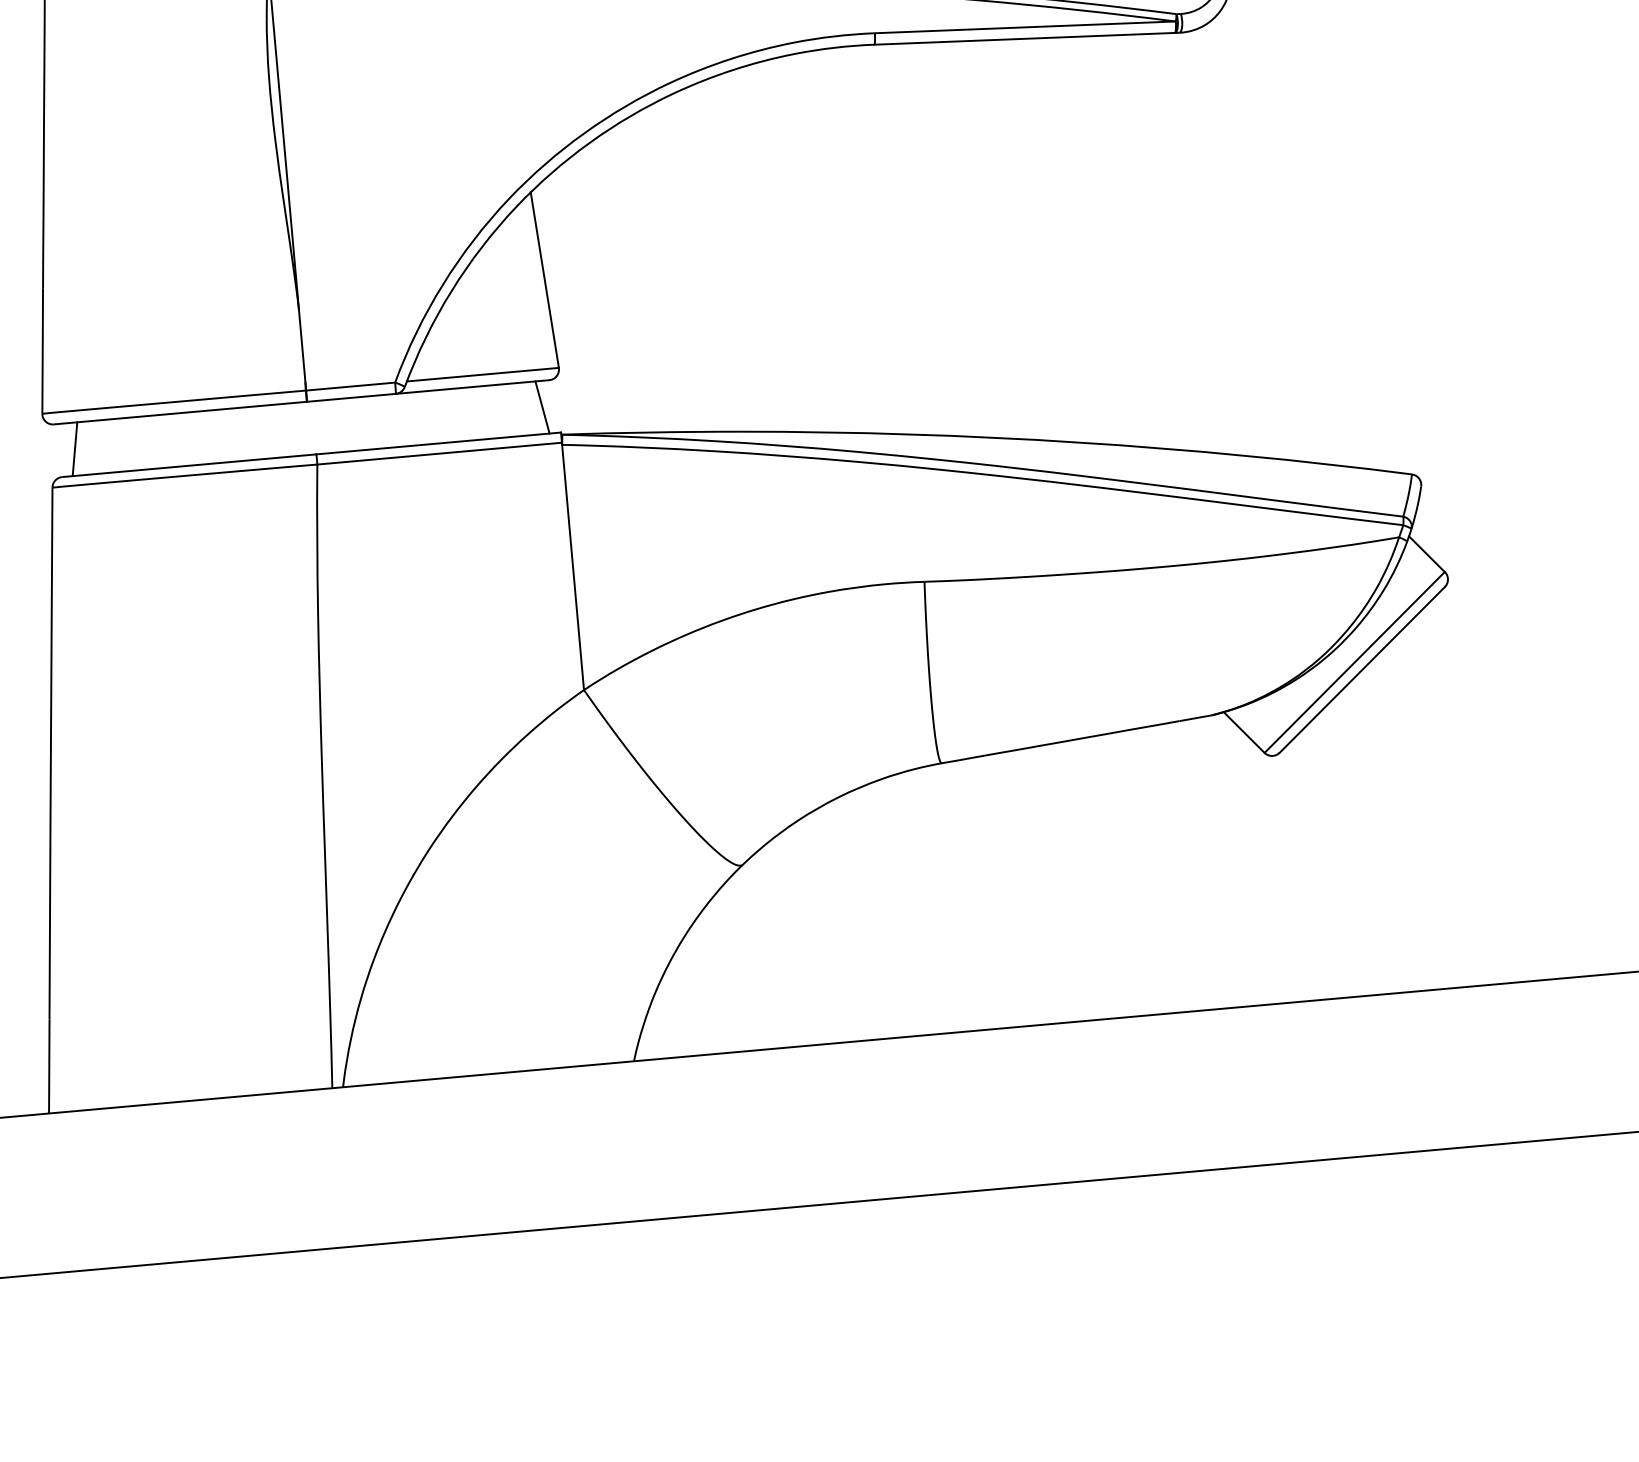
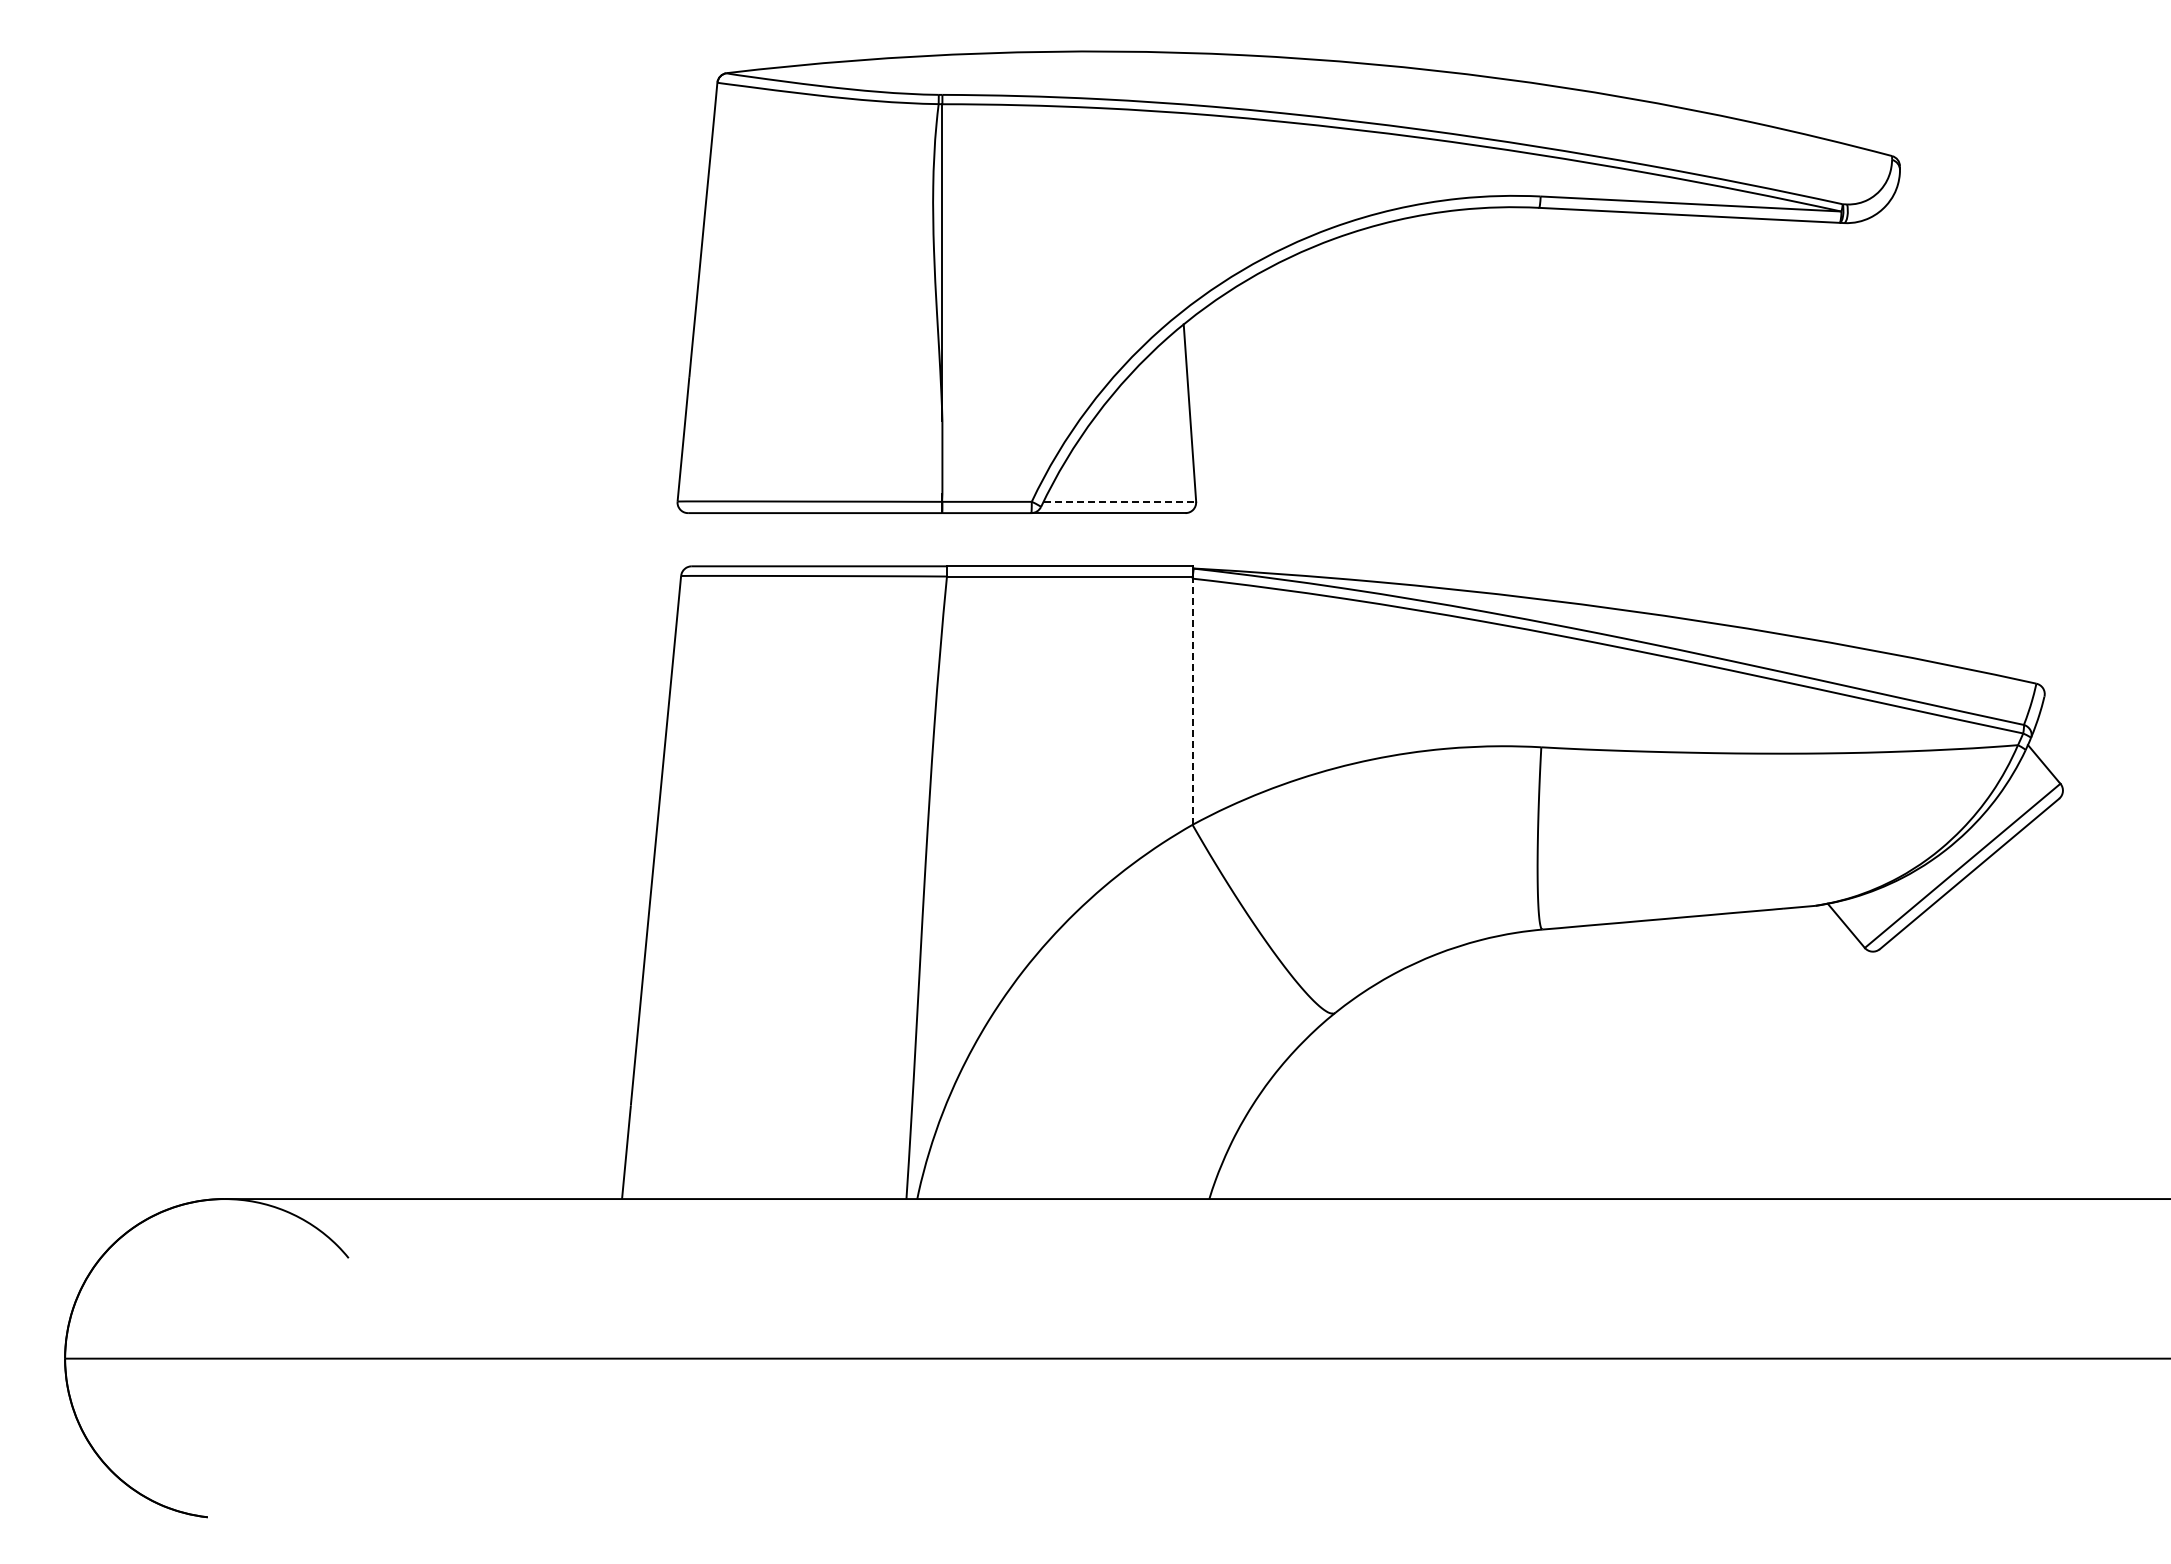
line: (483, 374) -> (1120, 501), solid -> dashed
line: (542, 407) -> (1176, 539), removed
line: (74, 449) -> (706, 539), removed
line: (573, 567) -> (1192, 701), solid -> dashed

